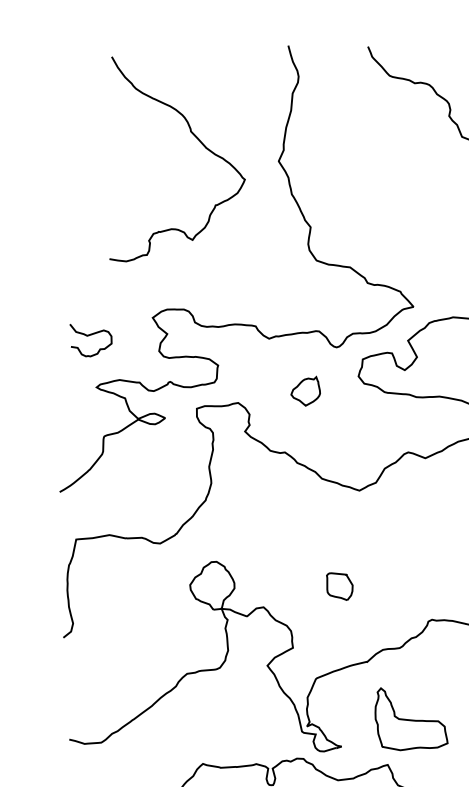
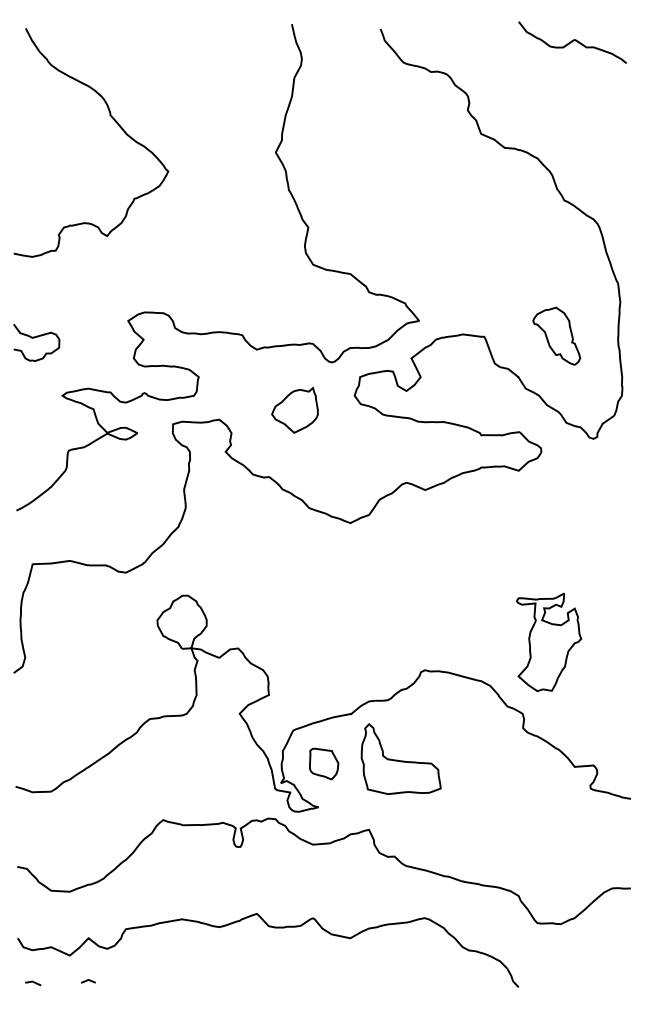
curve: (193, 136) -> (113, 120), moved
curve: (89, 336) -> (34, 338), moved
part: (305, 390) -> (294, 409), size x1.43
part: (340, 586) -> (324, 763), moved
part: (410, 717) -> (400, 758), moved

